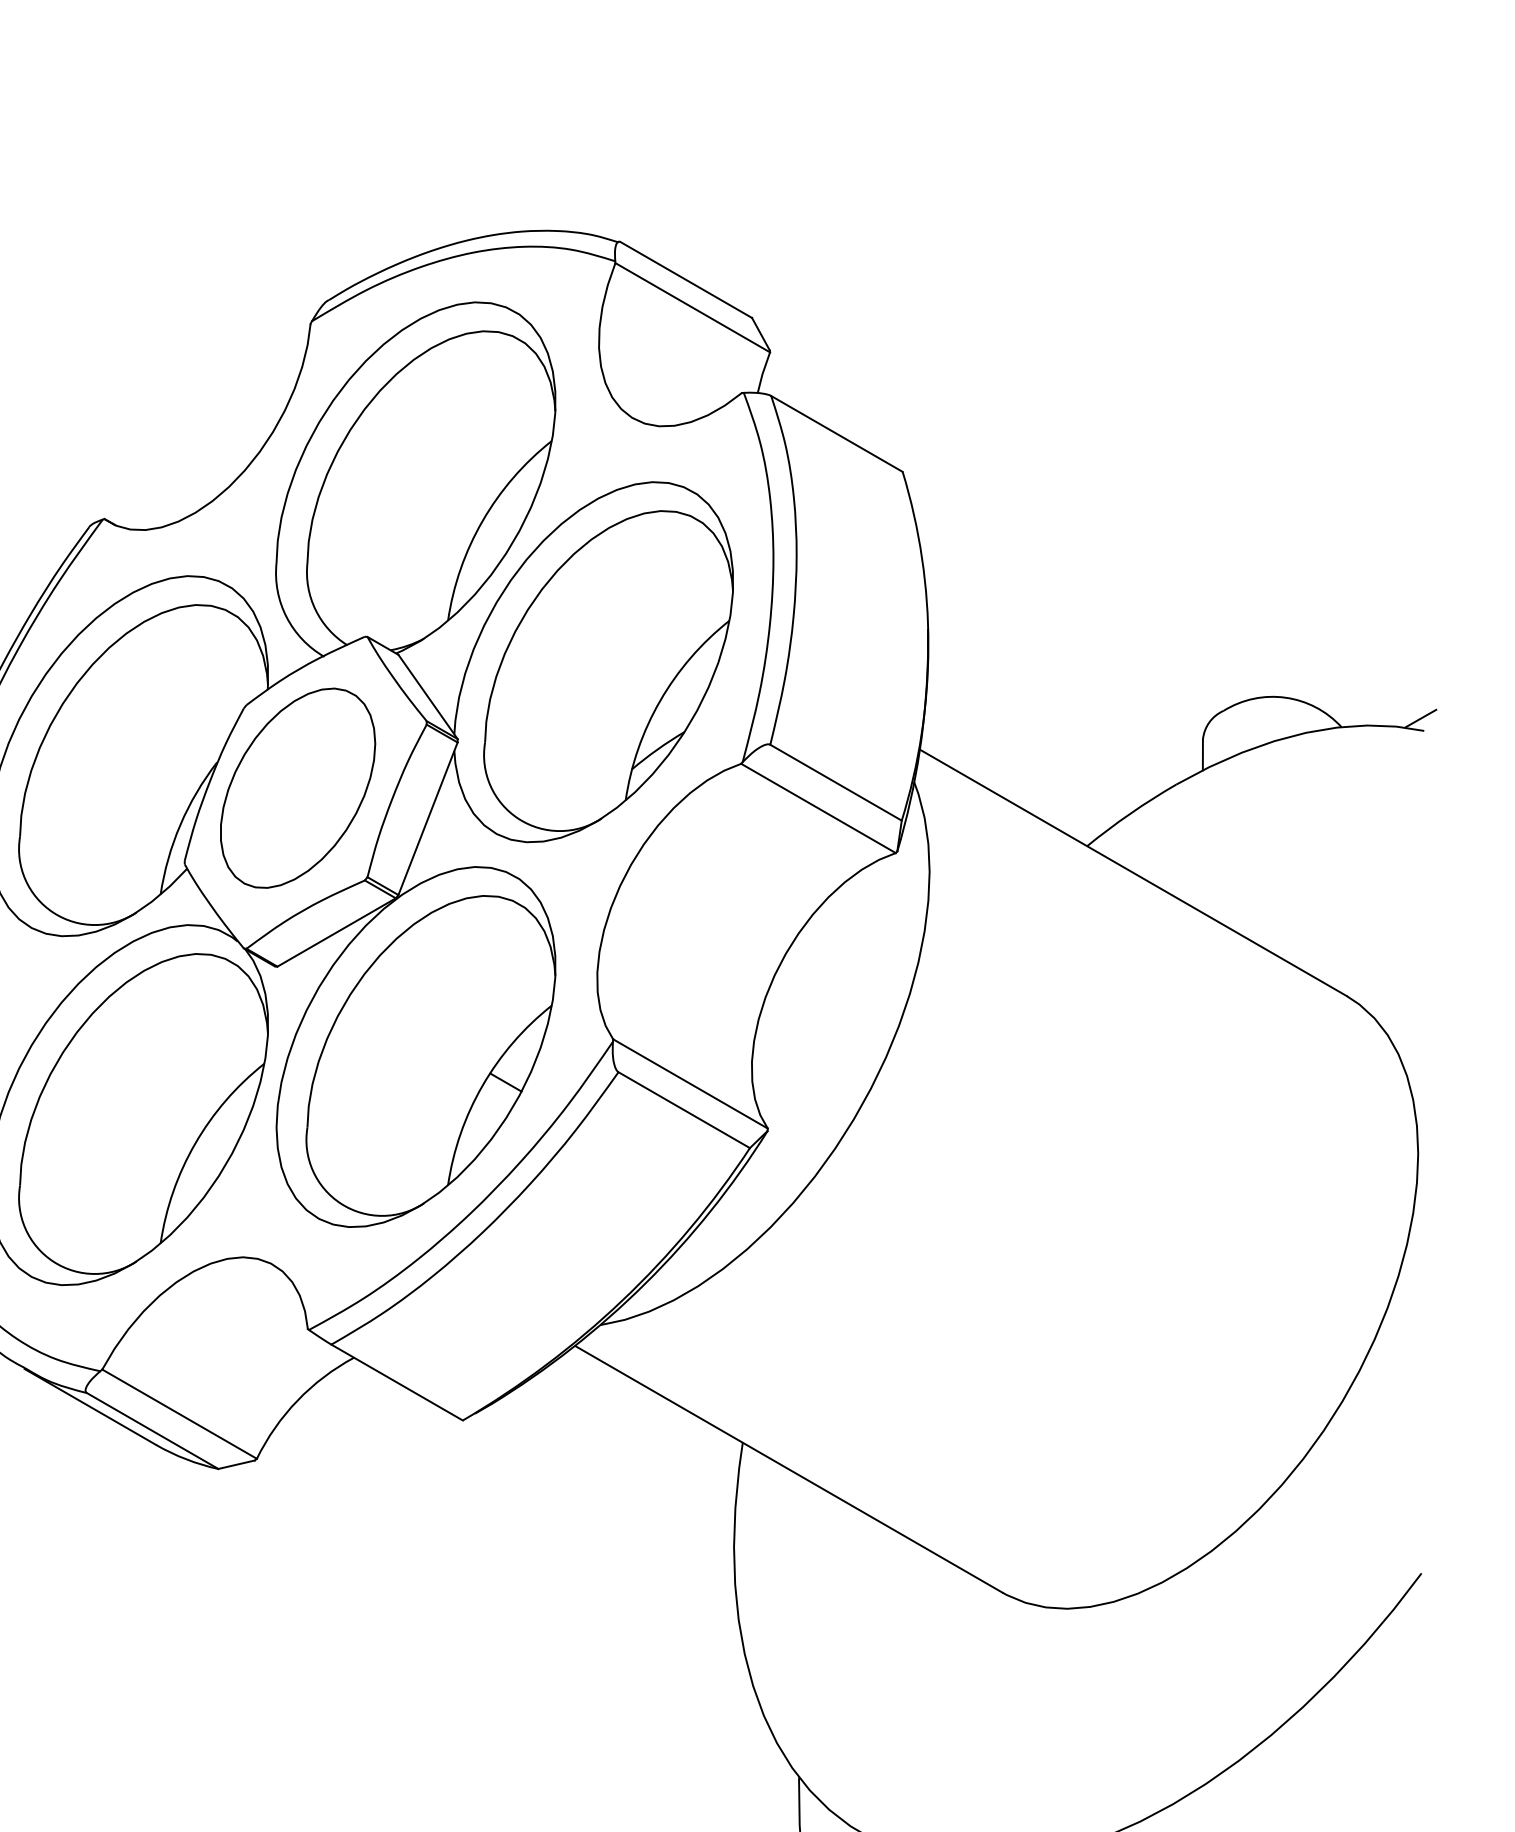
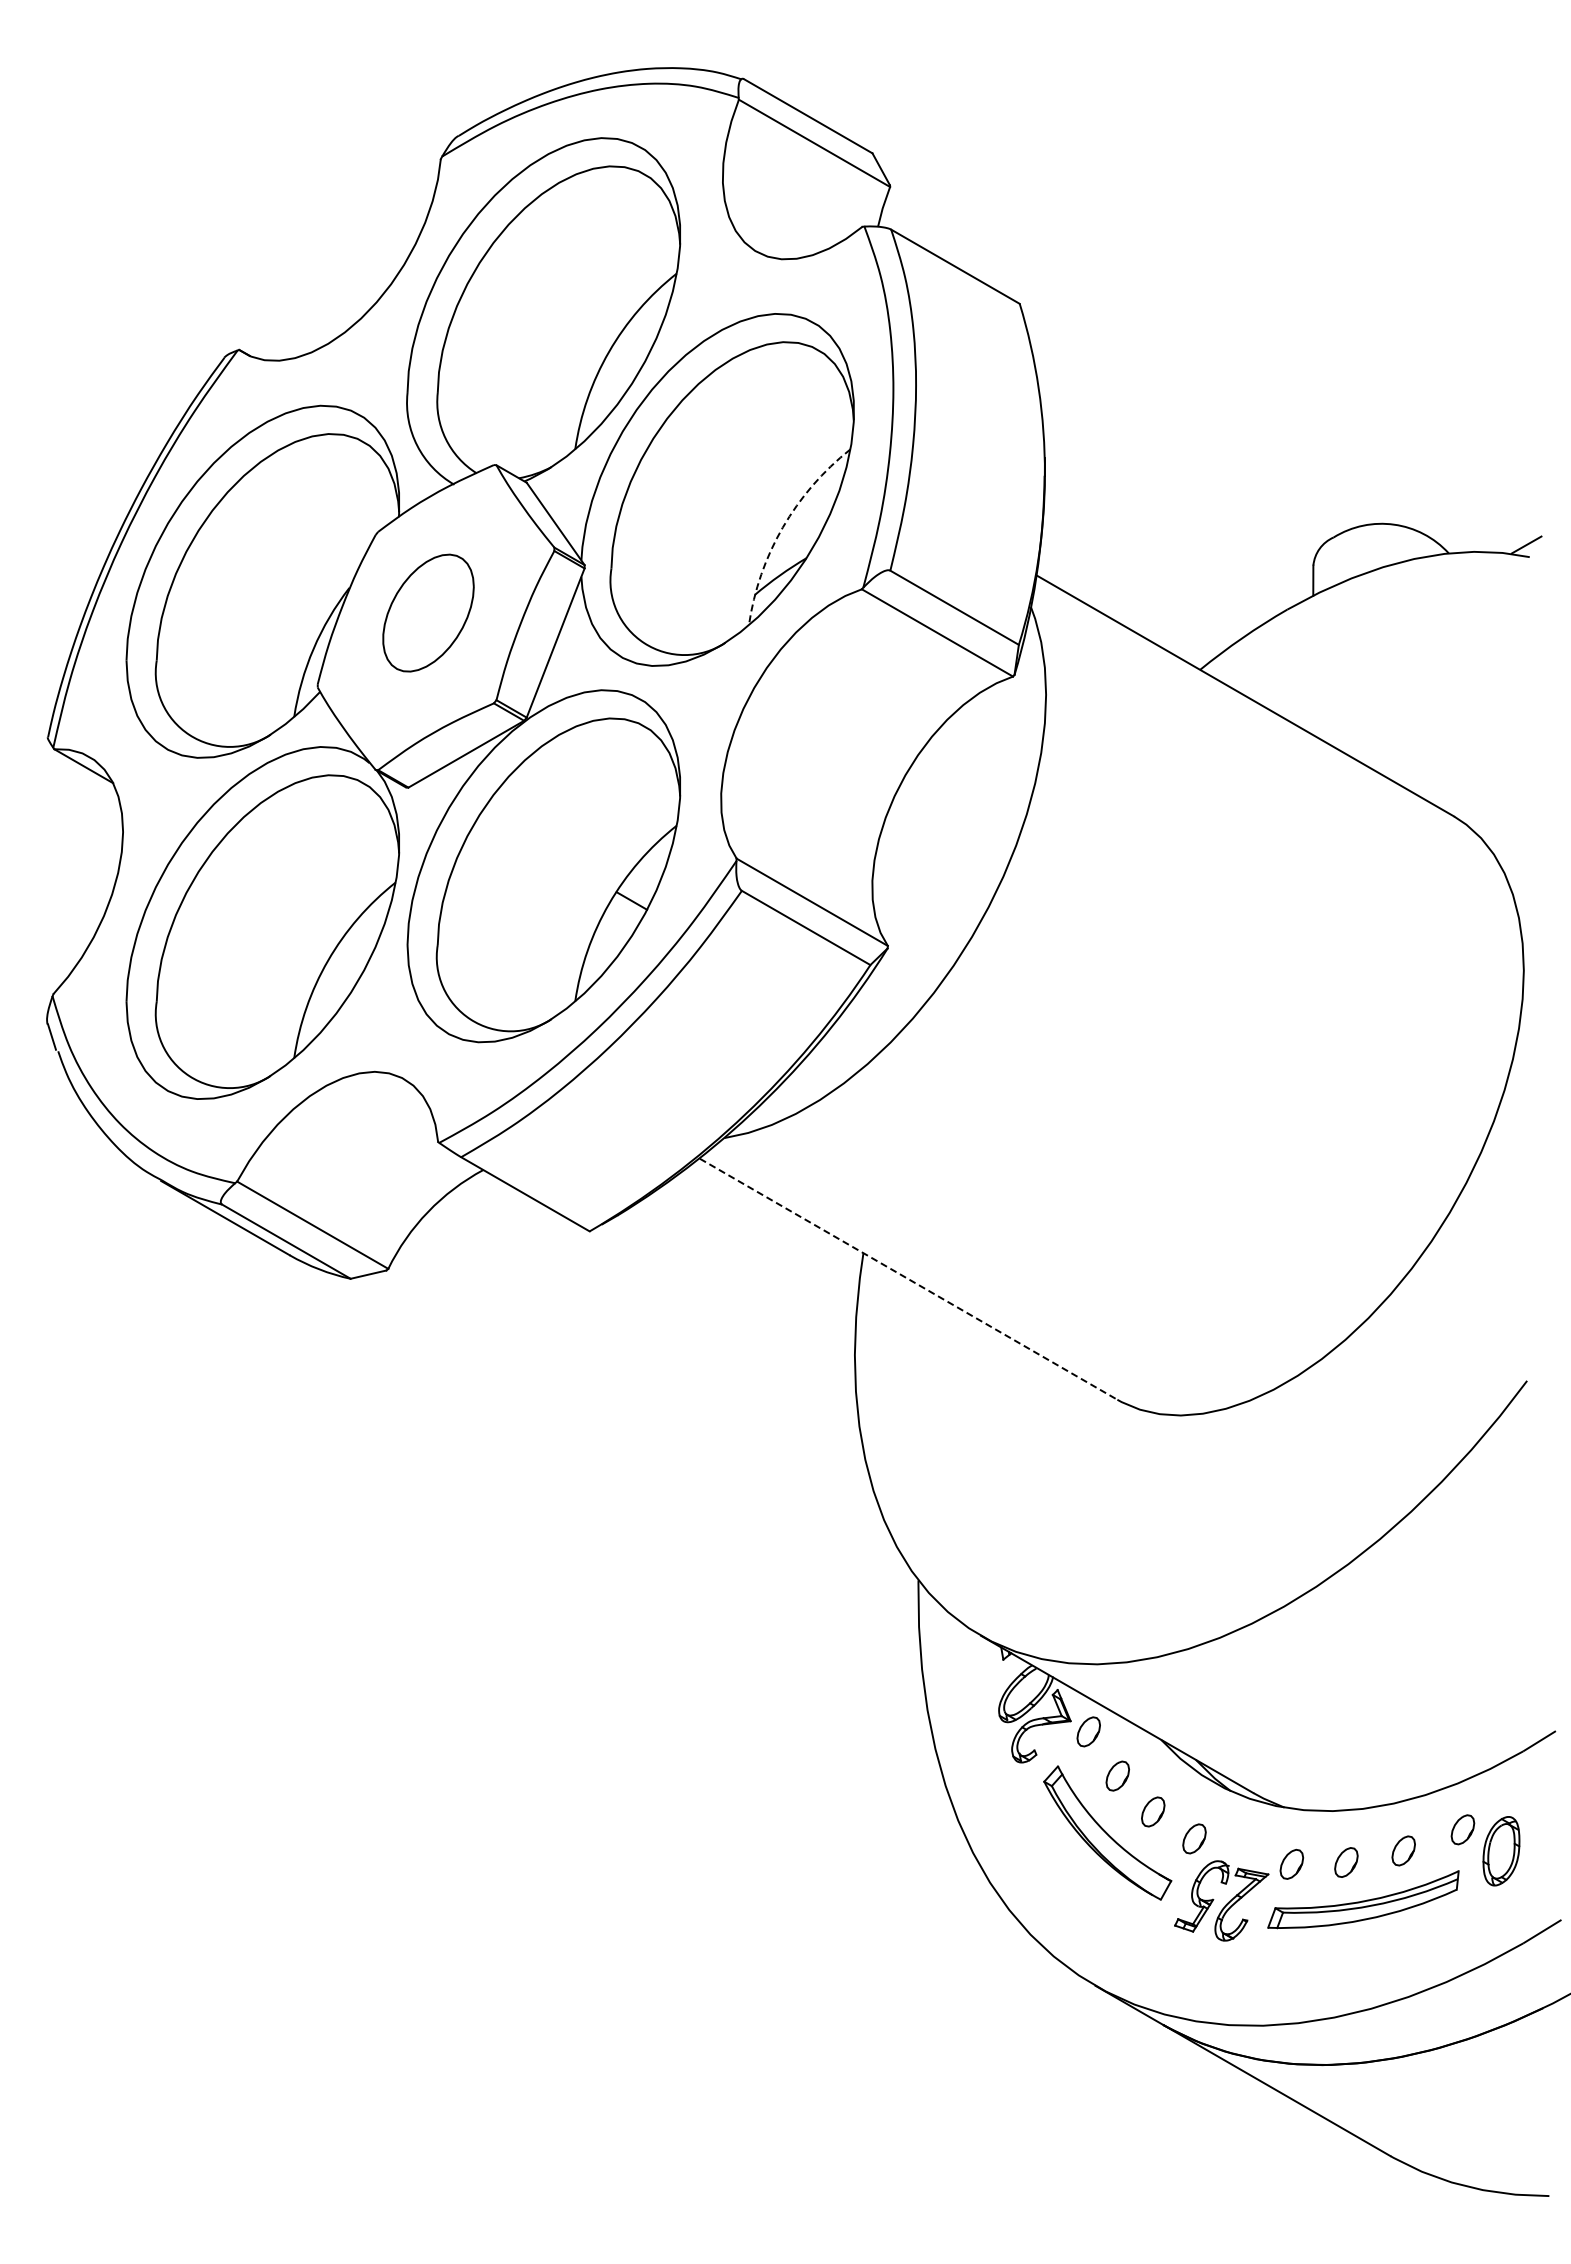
arc: (660, 700) -> (782, 527), solid -> dashed
part: (297, 787) -> (428, 612), size x0.6
line: (789, 1469) -> (909, 1279), solid -> dashed

